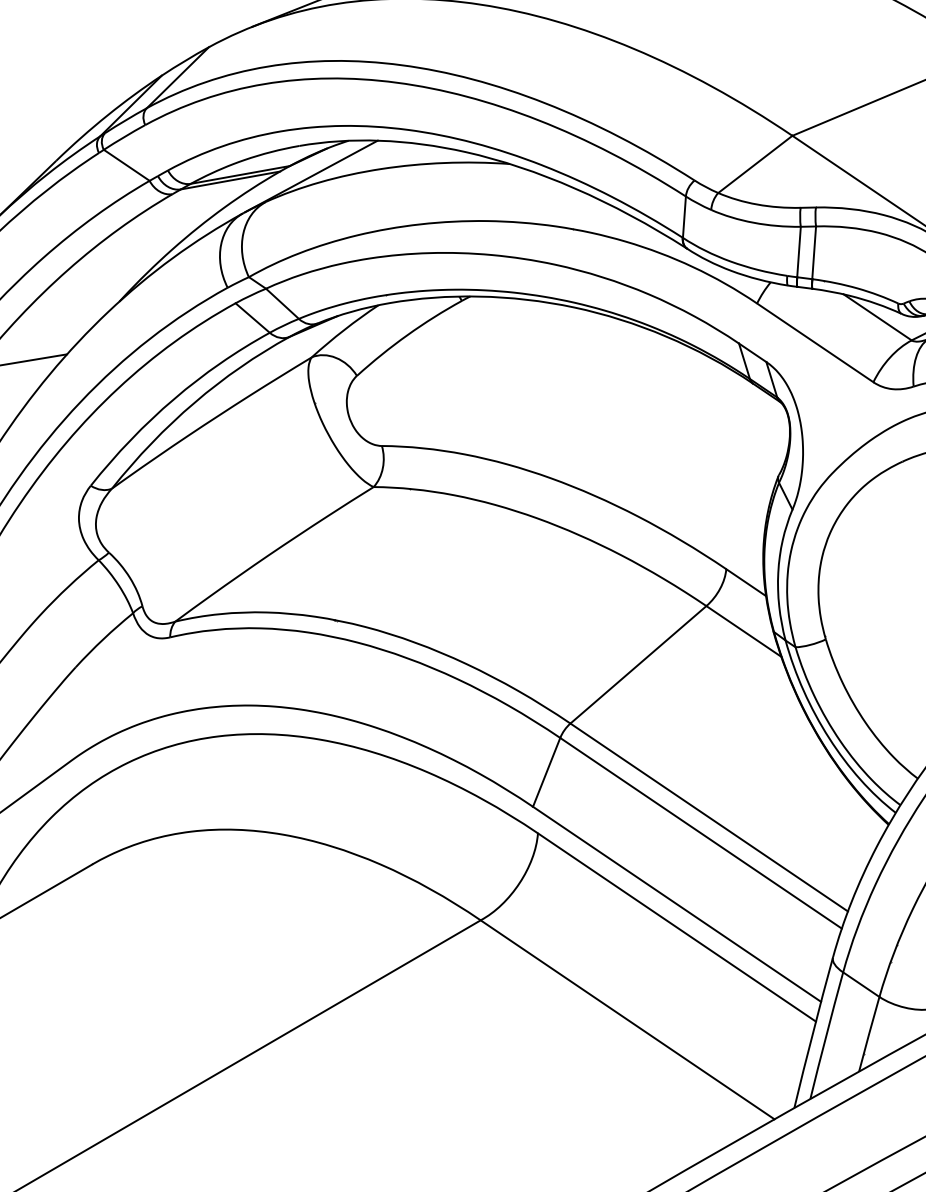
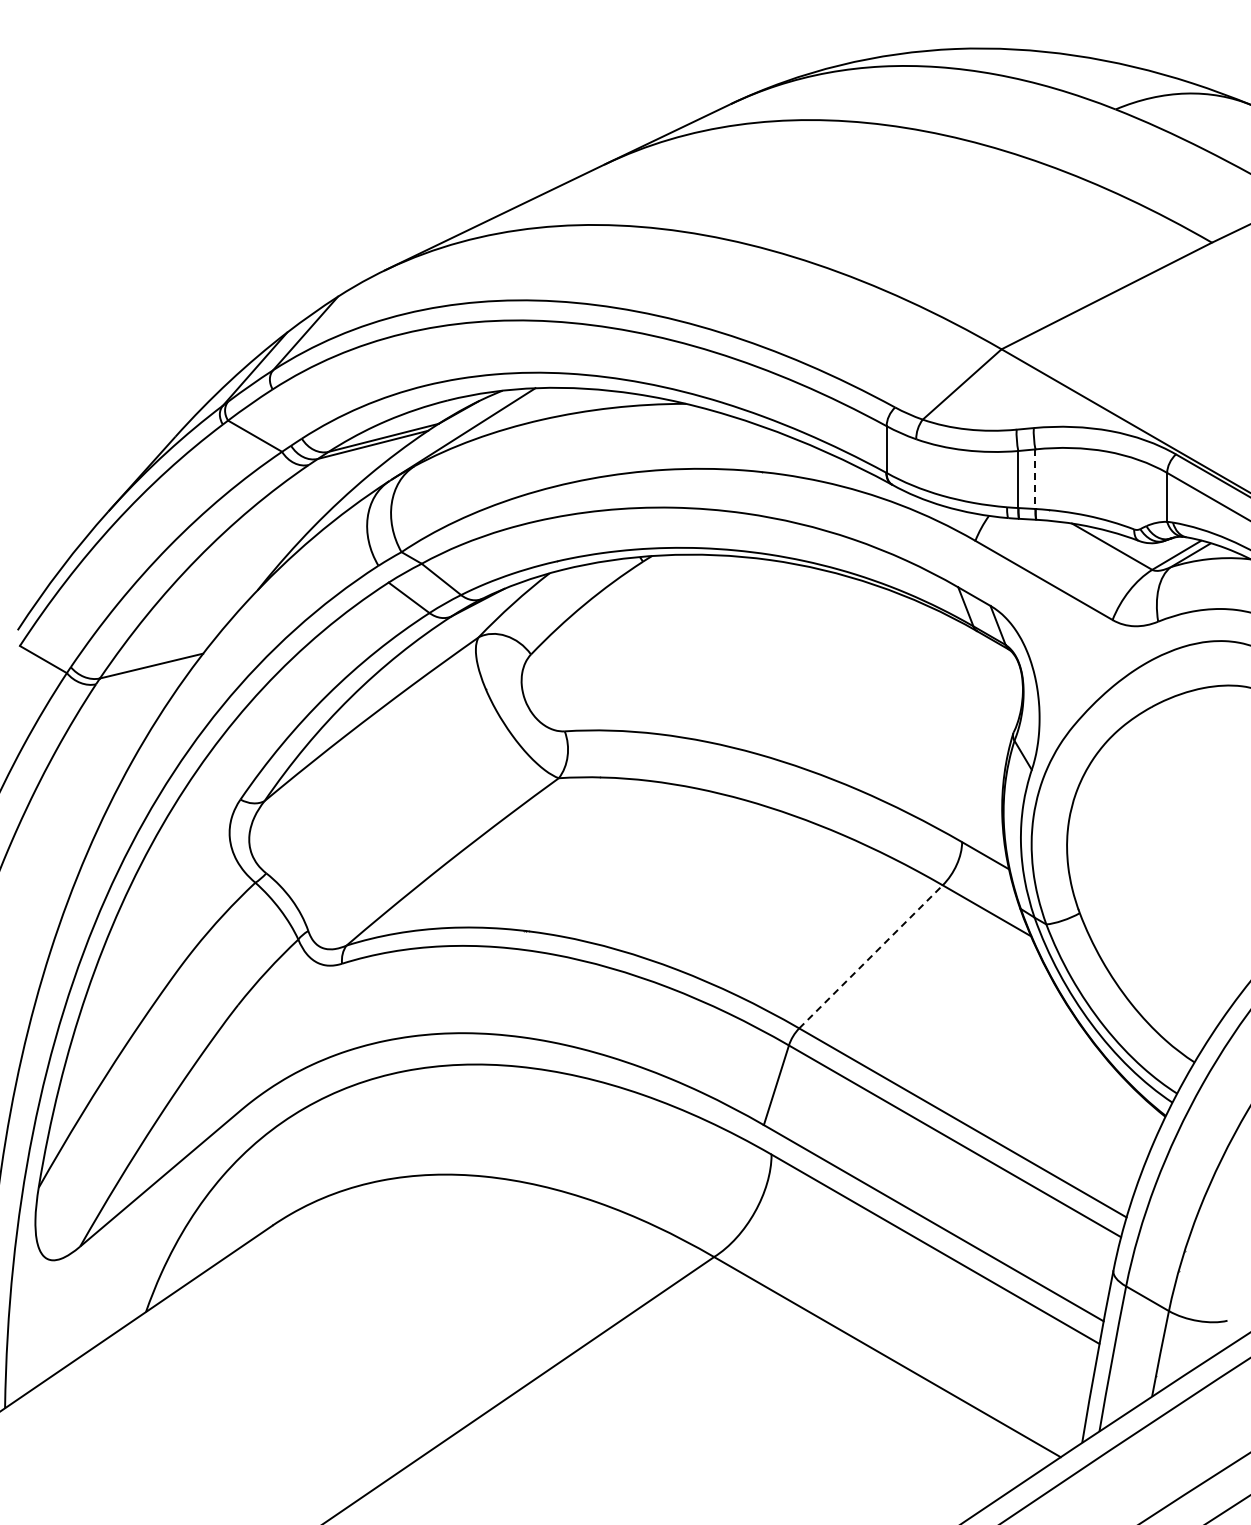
line: (814, 253) -> (1035, 479), solid -> dashed
line: (638, 664) -> (871, 956), solid -> dashed

